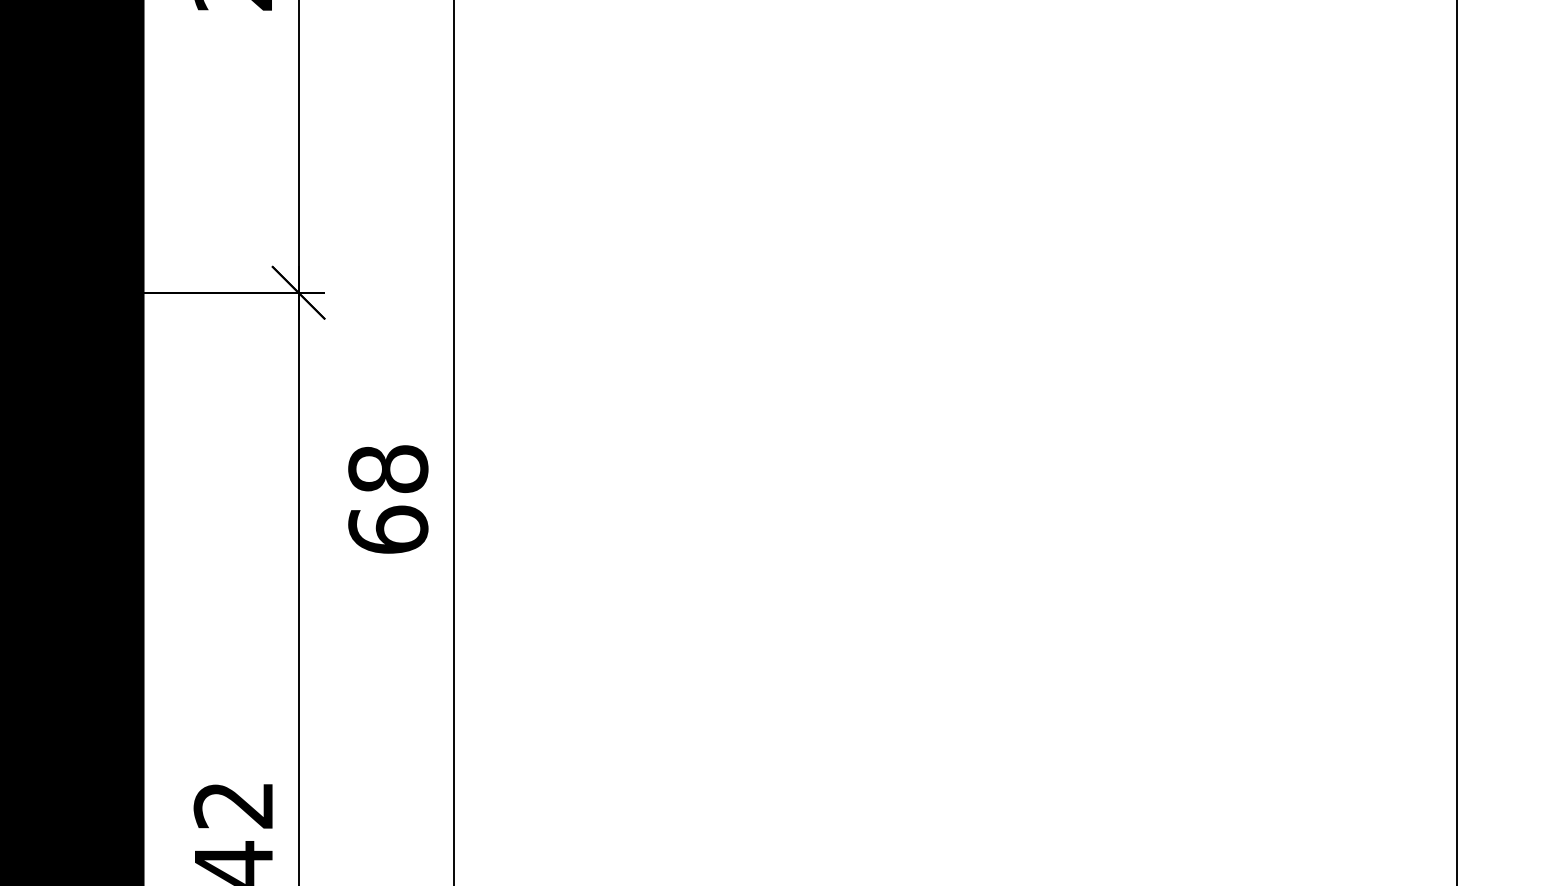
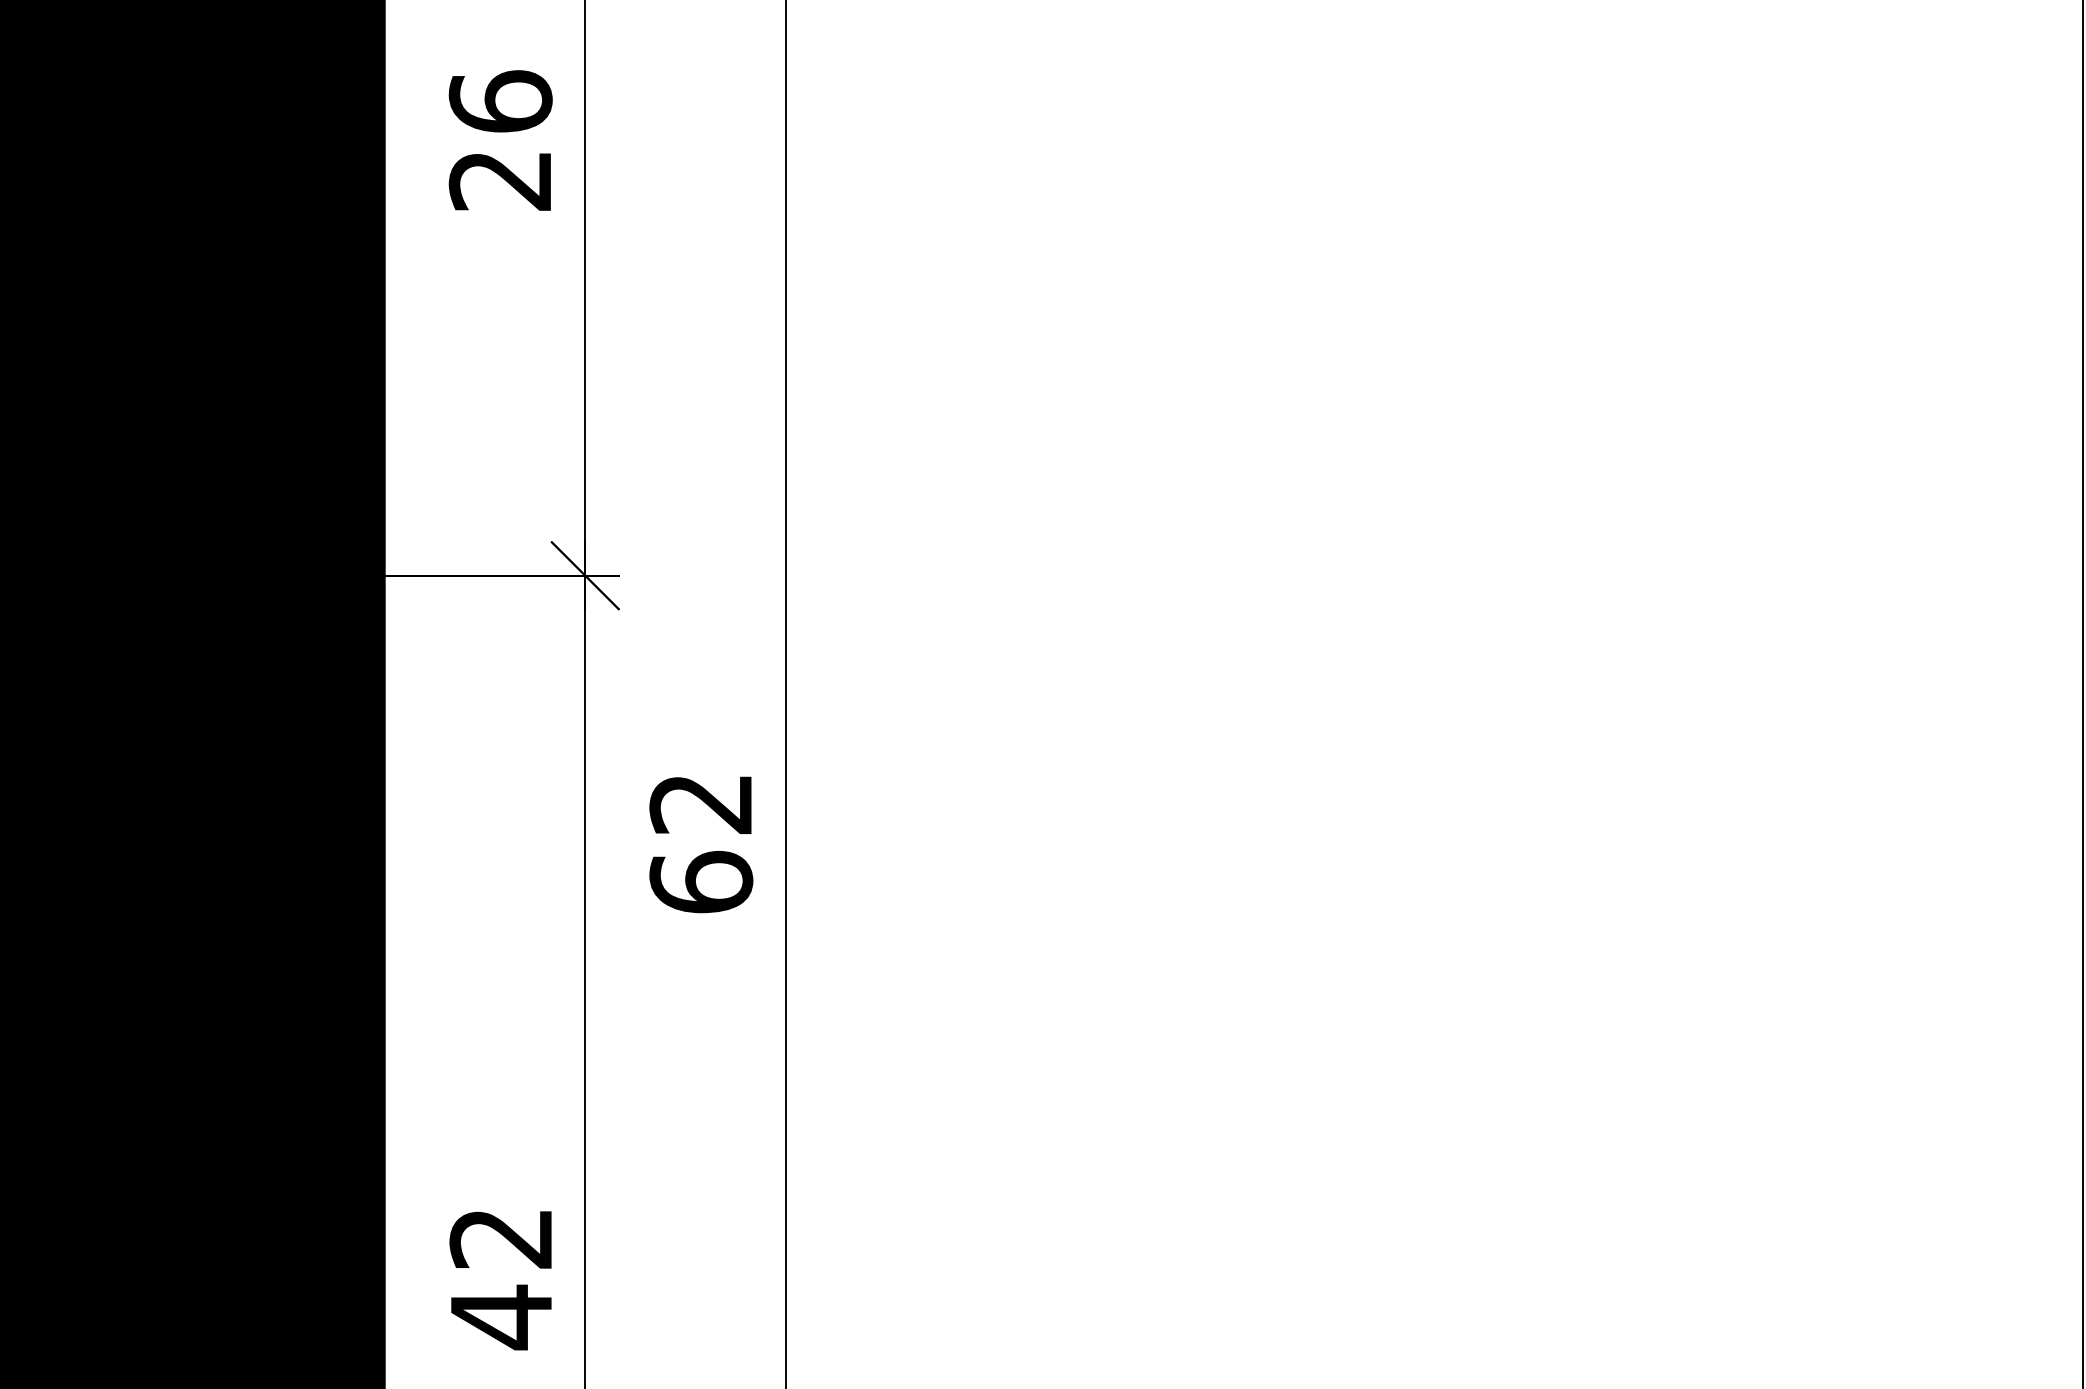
text: (388, 468) -> (701, 803), 68 -> 62

